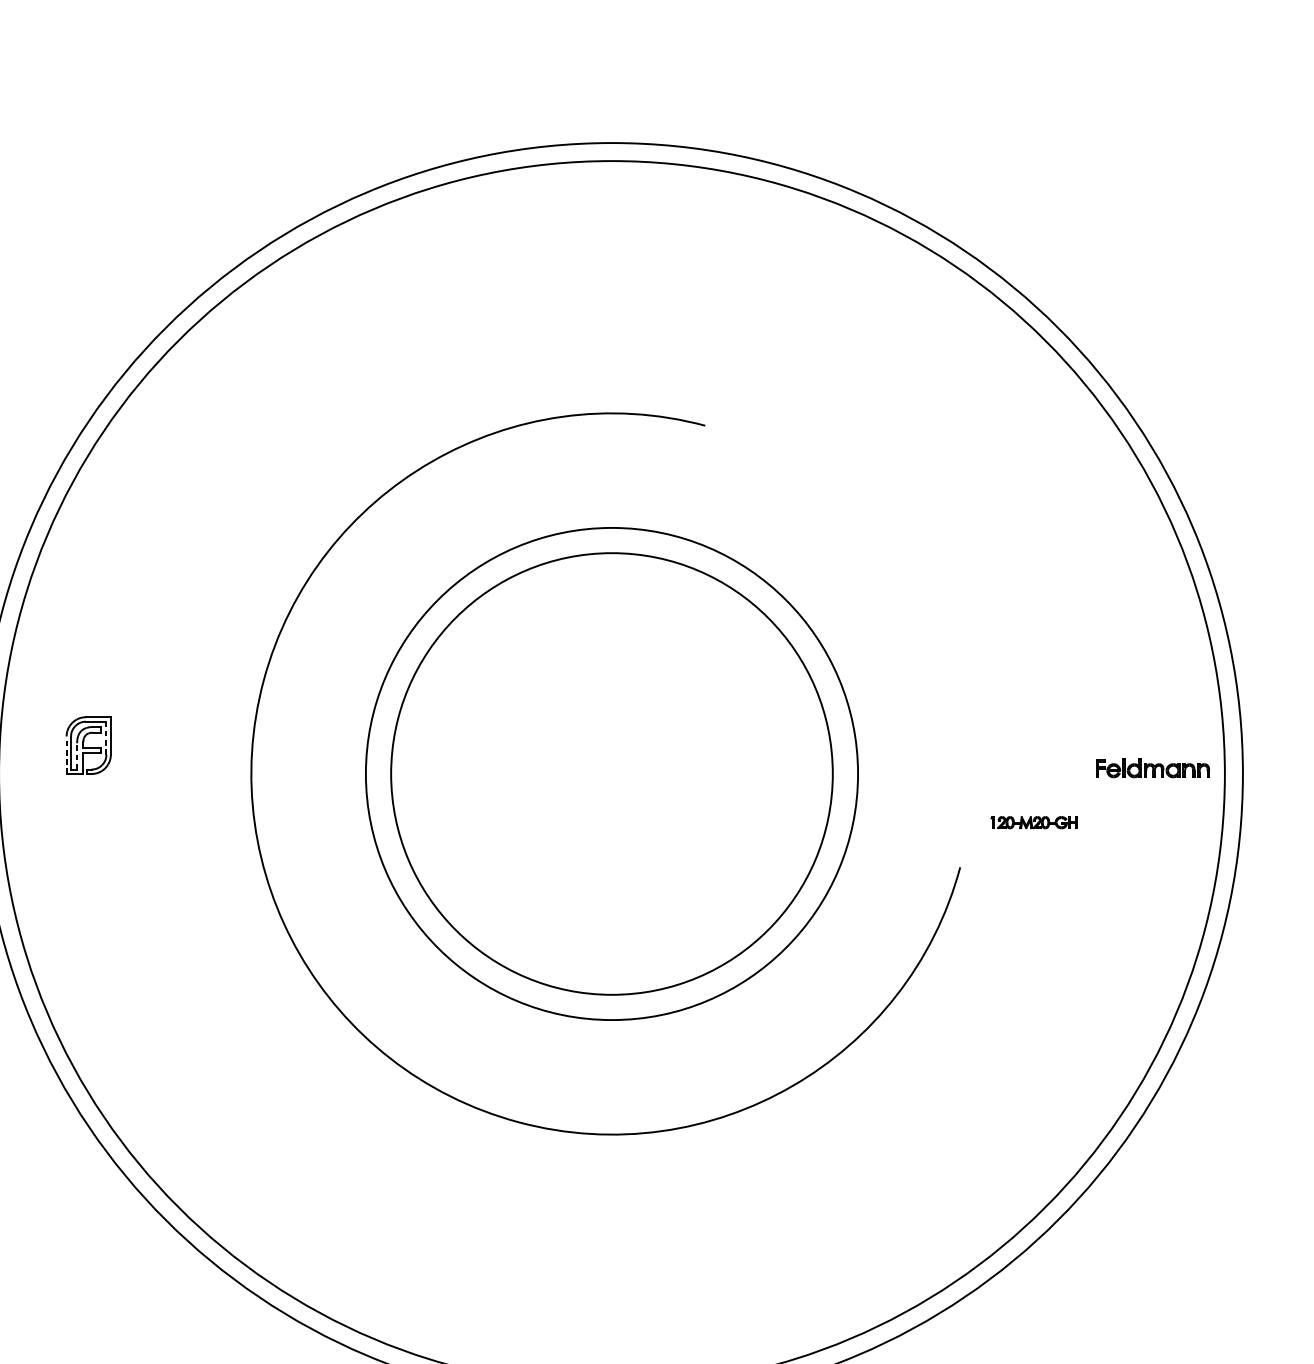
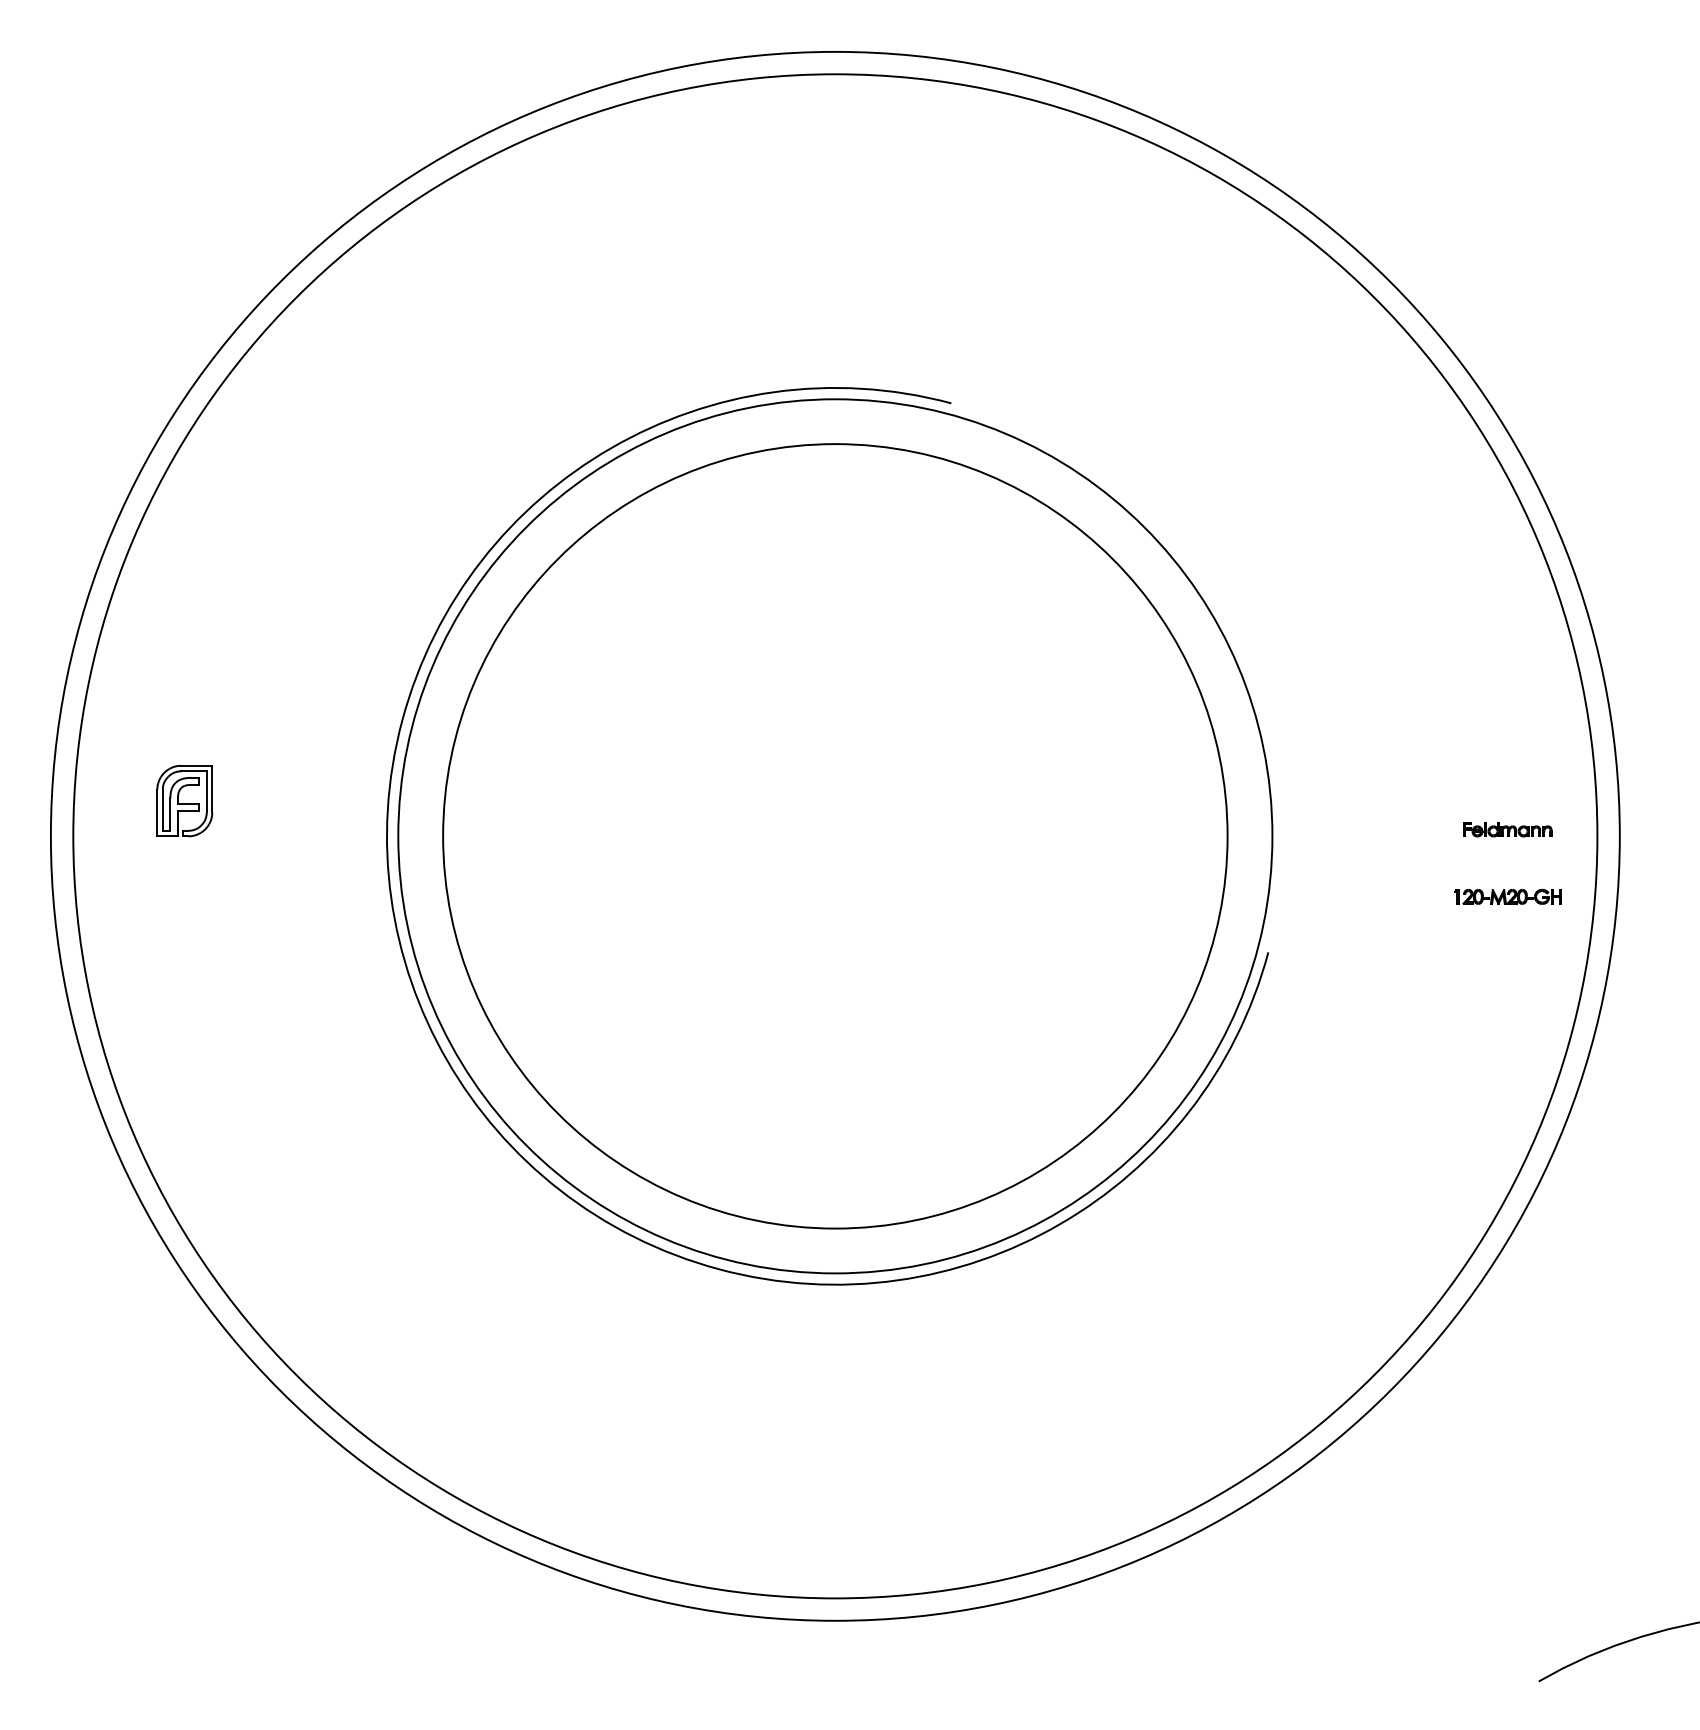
line: (106, 737) -> (206, 791), dashed -> solid
line: (66, 754) -> (157, 812), dashed -> solid
line: (77, 756) -> (170, 814), dashed -> solid
part: (1152, 768) -> (1507, 829), size x0.62
circle: (612, 774) -> (835, 836), size x1.43
circle: (612, 774) -> (835, 836), size x1.43
part: (1033, 822) -> (1507, 896), moved

